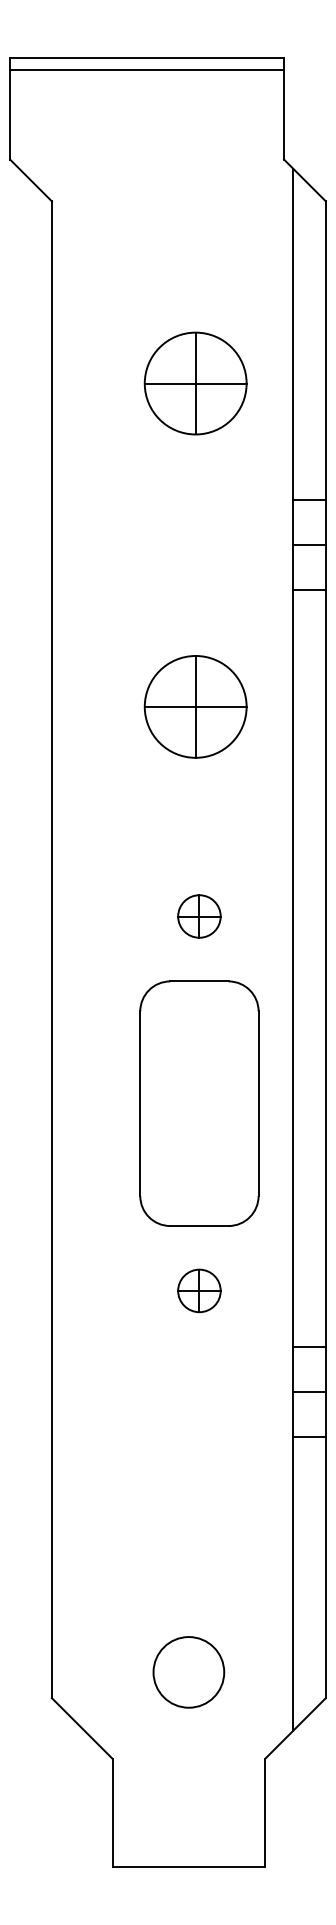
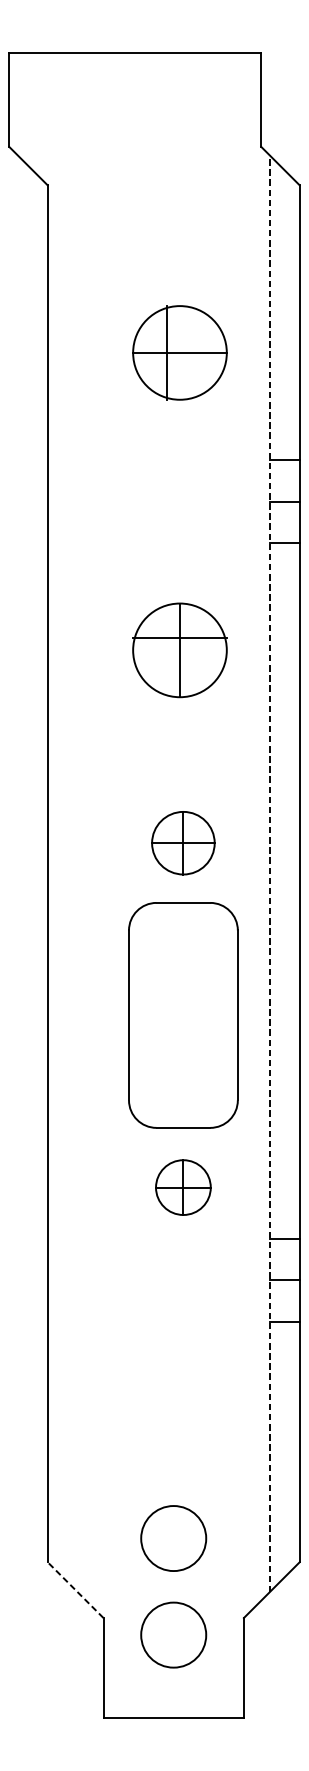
line: (147, 69) -> (135, 64), removed
line: (195, 383) -> (166, 352), moved
line: (195, 706) -> (179, 638), moved
part: (199, 916) -> (183, 843), size x1.6
line: (293, 949) -> (269, 873), solid -> dashed
part: (199, 1290) -> (183, 1187), size x1.4
line: (82, 1728) -> (75, 1590), solid -> dashed
circle: (188, 1777) -> (173, 1635), added

